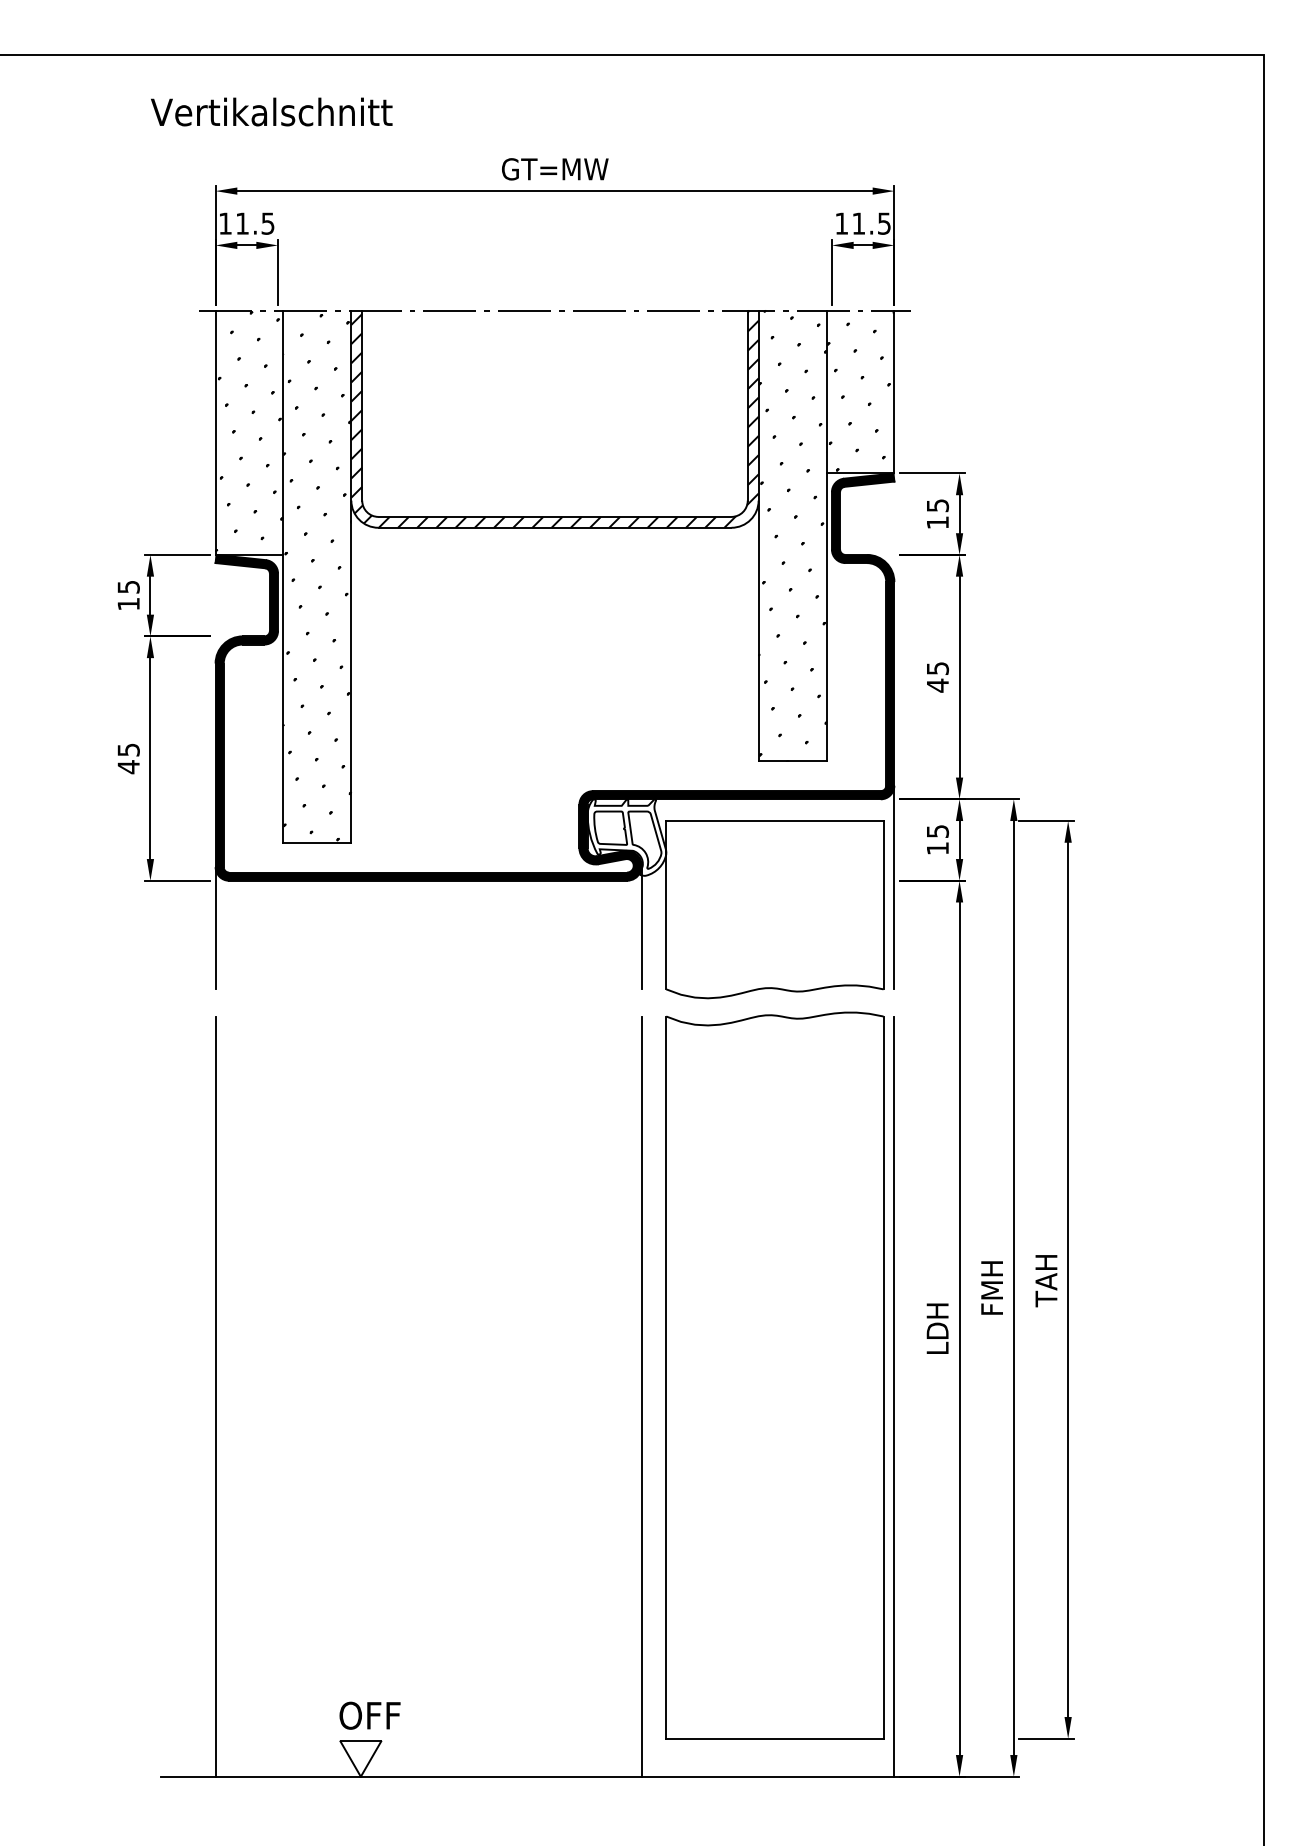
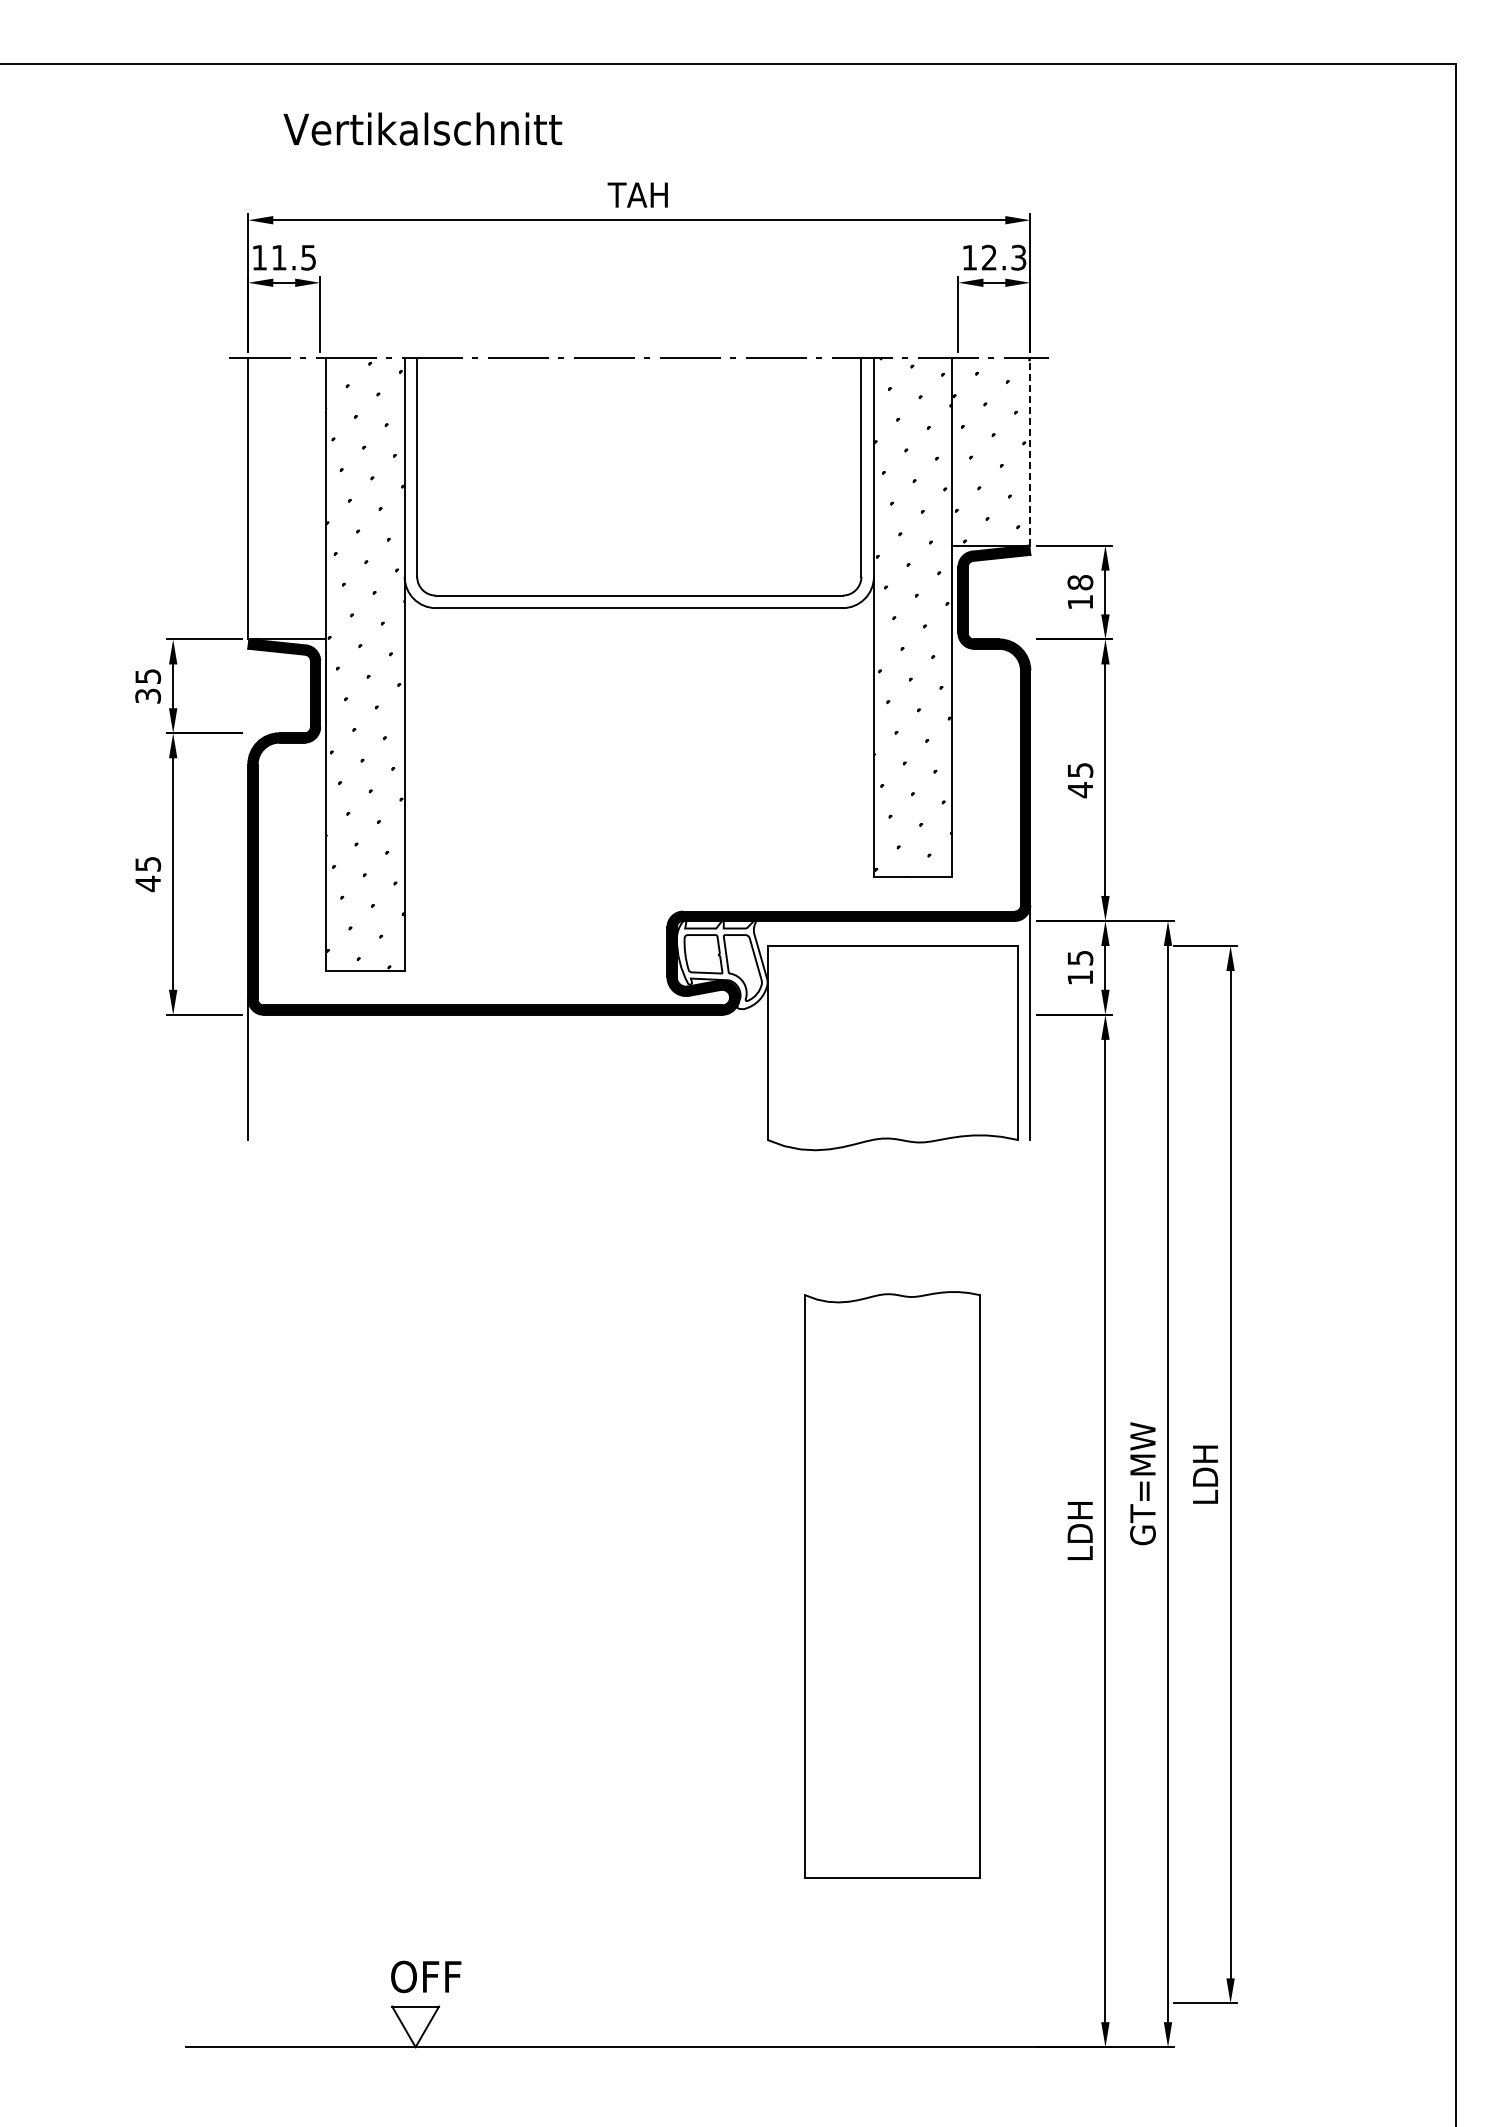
text: (271, 111) -> (422, 128), moved
text: (555, 169) -> (639, 195), GT=MW -> TAH
text: (871, 223) -> (1004, 257), 11.5 -> 12.3
line: (894, 391) -> (1030, 451), solid -> dashed
hatch: (554, 418) -> (638, 482), removed
hatch: (249, 430) -> (287, 496), removed
text: (937, 505) -> (1080, 582), 15 -> 18
text: (129, 603) -> (148, 695), 15 -> 35
line: (641, 927) -> (739, 1068), removed
text: (1046, 1280) -> (1205, 1475), TAH -> LDH
text: (991, 1287) -> (1142, 1483), FMH -> GT=MW
part: (774, 1375) -> (892, 1584), size x0.7
line: (215, 1396) -> (248, 1609), removed
line: (641, 1396) -> (739, 1609), removed
line: (894, 1396) -> (1030, 1609), removed

